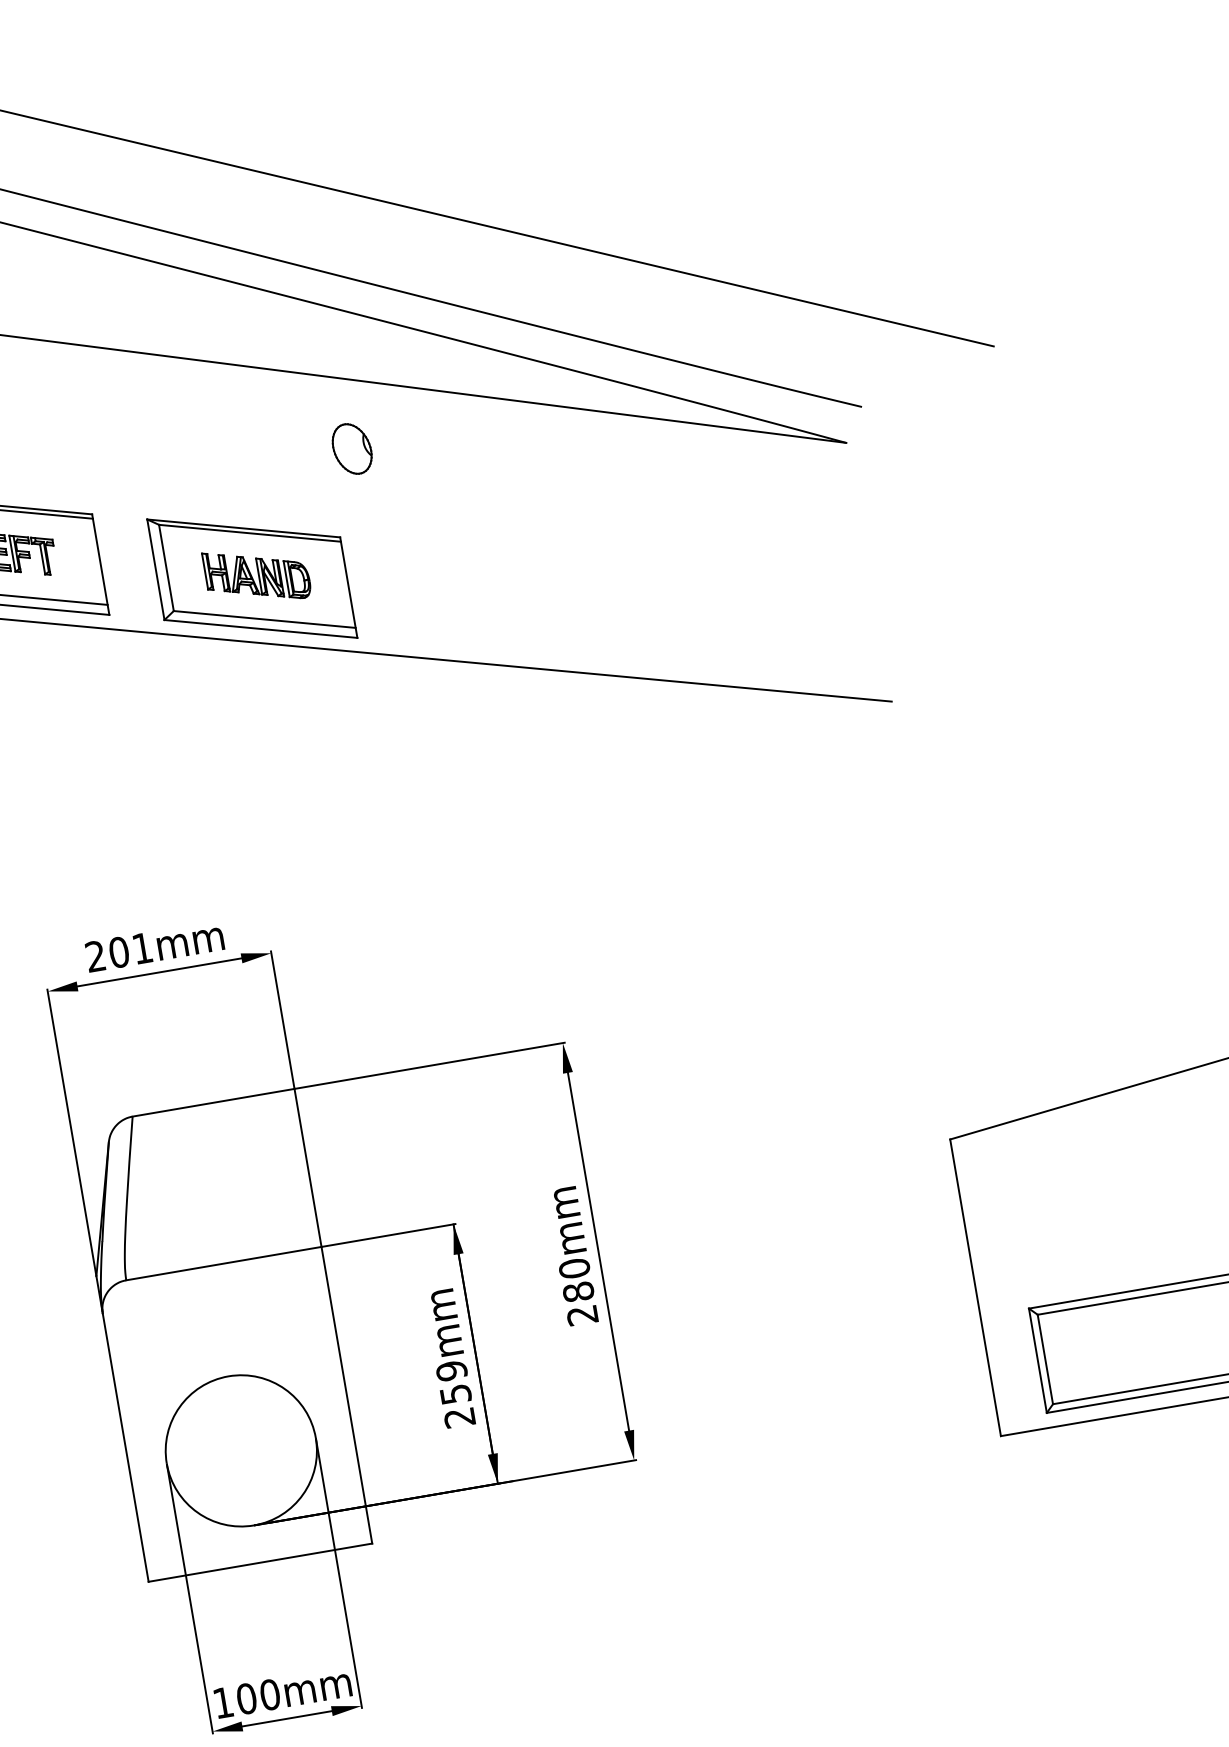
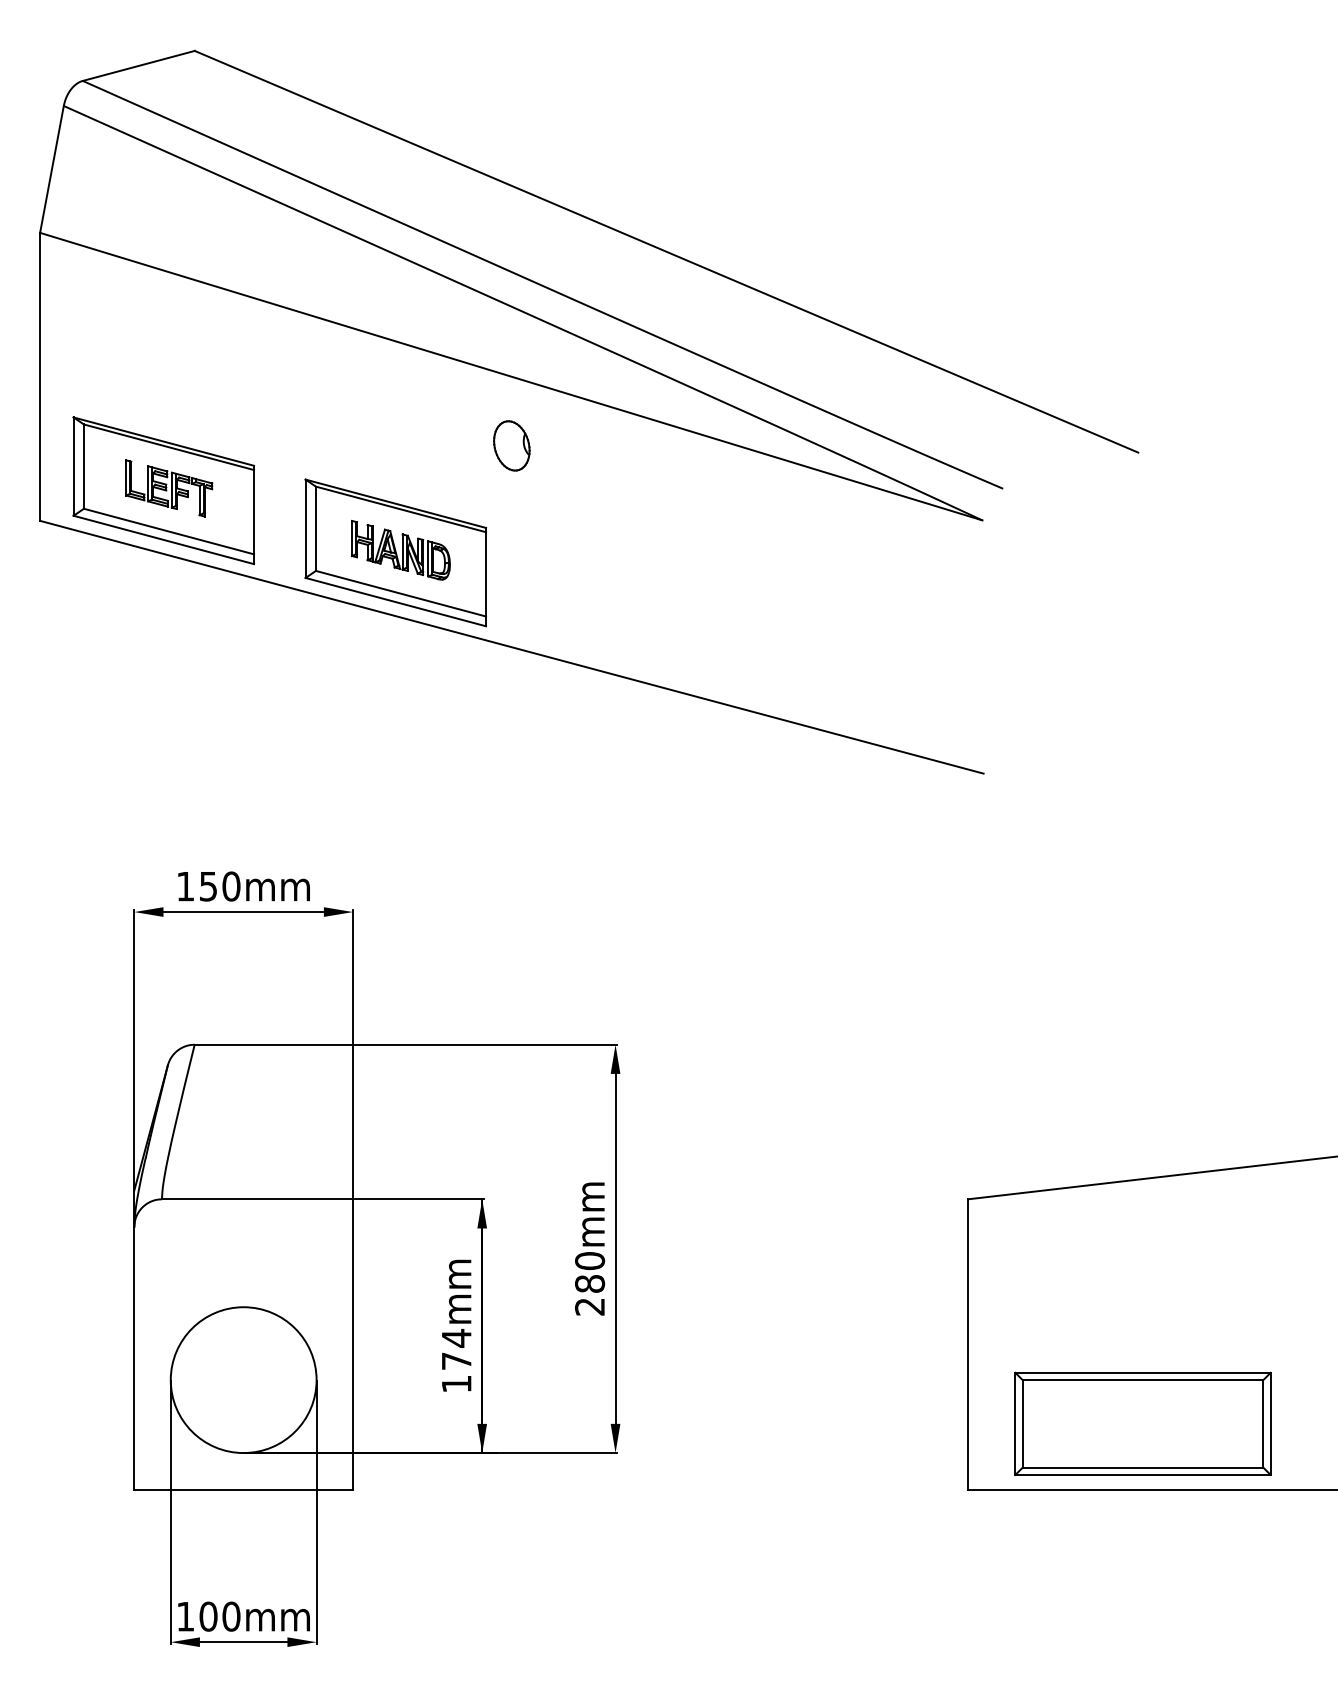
text: (119, 952) -> (208, 886), 201mm -> 150mm
text: (455, 1393) -> (456, 1360), 259mm -> 174mm

